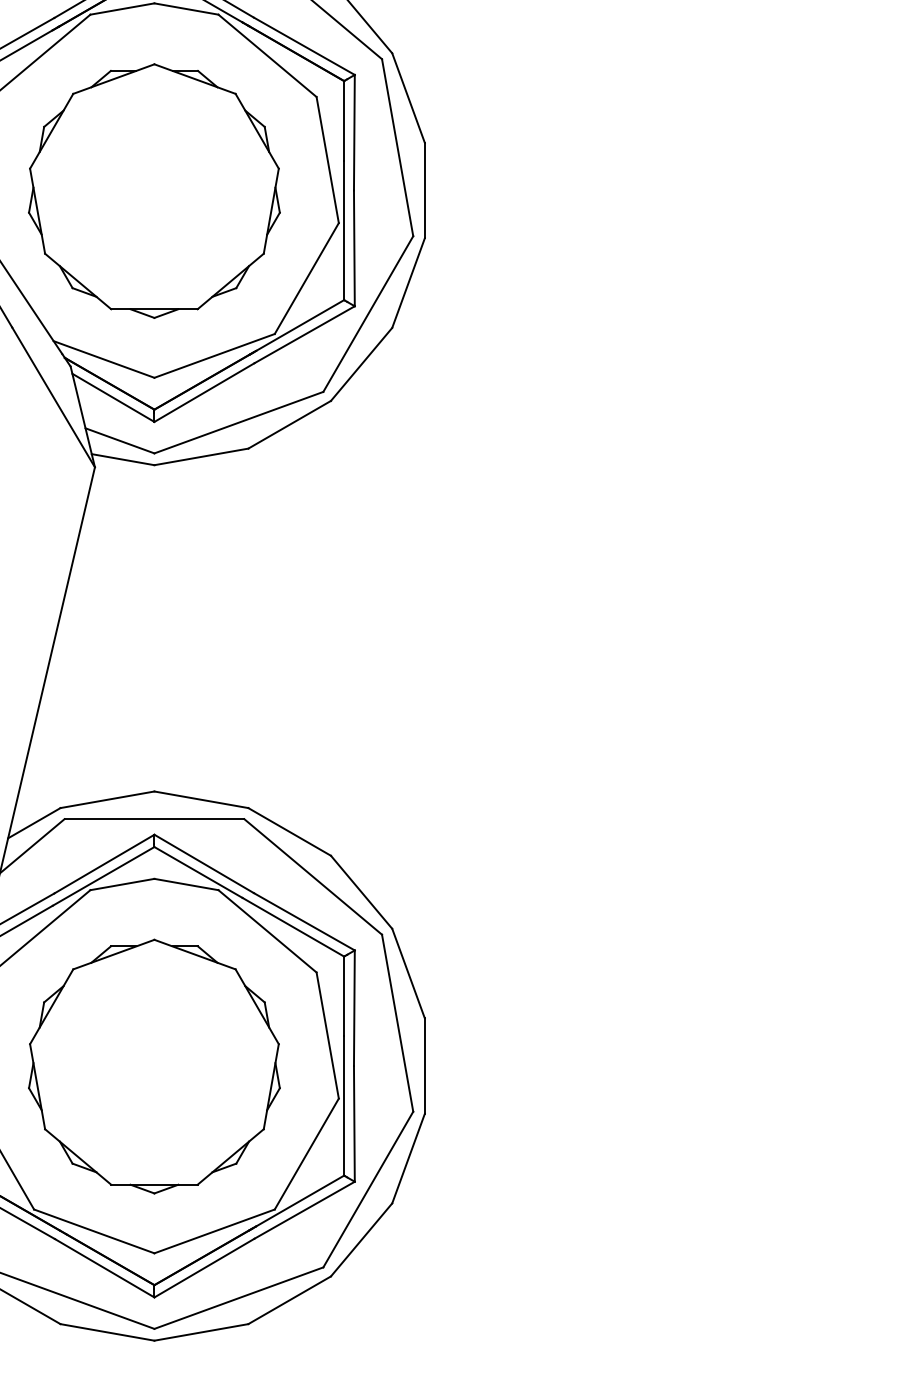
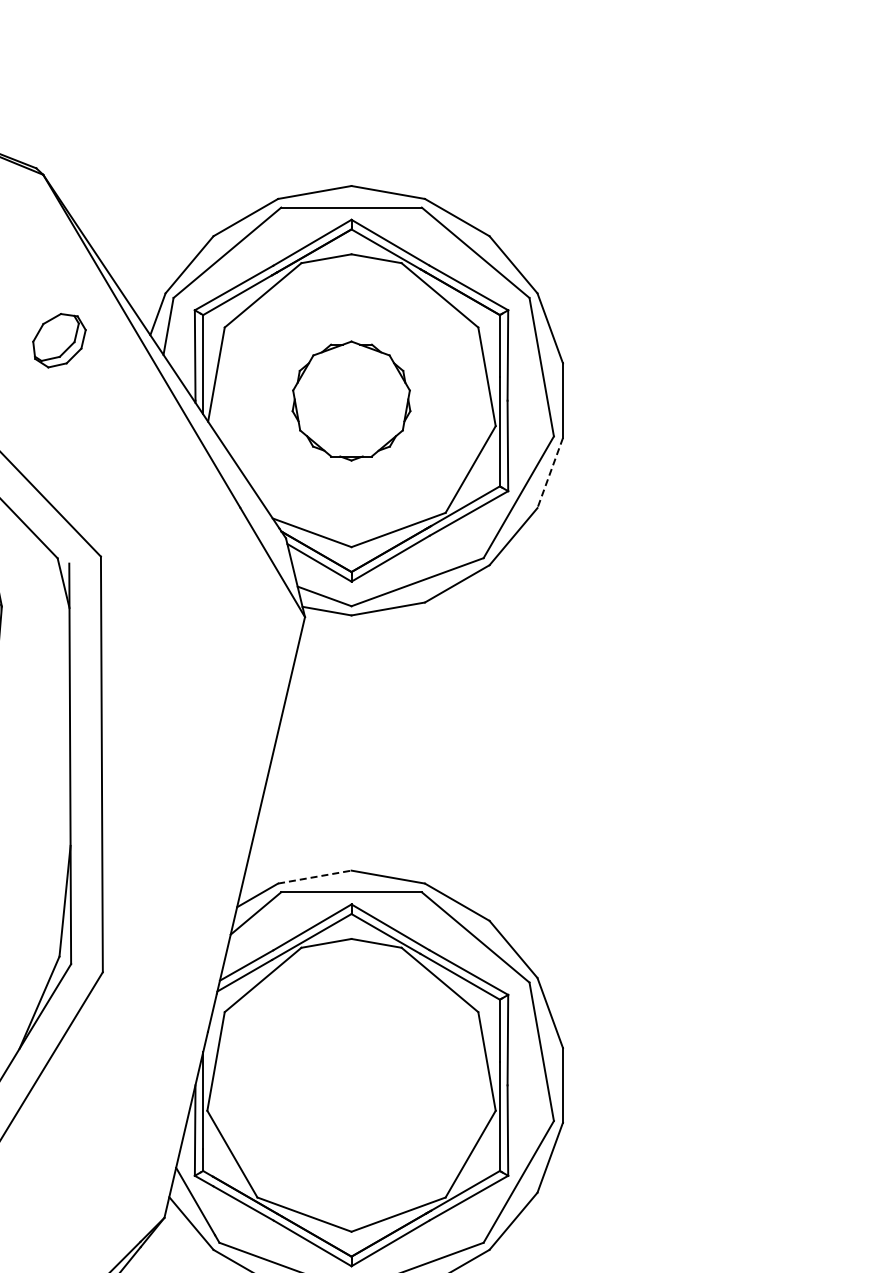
part: (154, 190) -> (351, 400), size x0.6
line: (408, 283) -> (550, 473), solid -> dashed
line: (108, 800) -> (315, 877), solid -> dashed
part: (154, 1066) -> (351, 1085), removed

